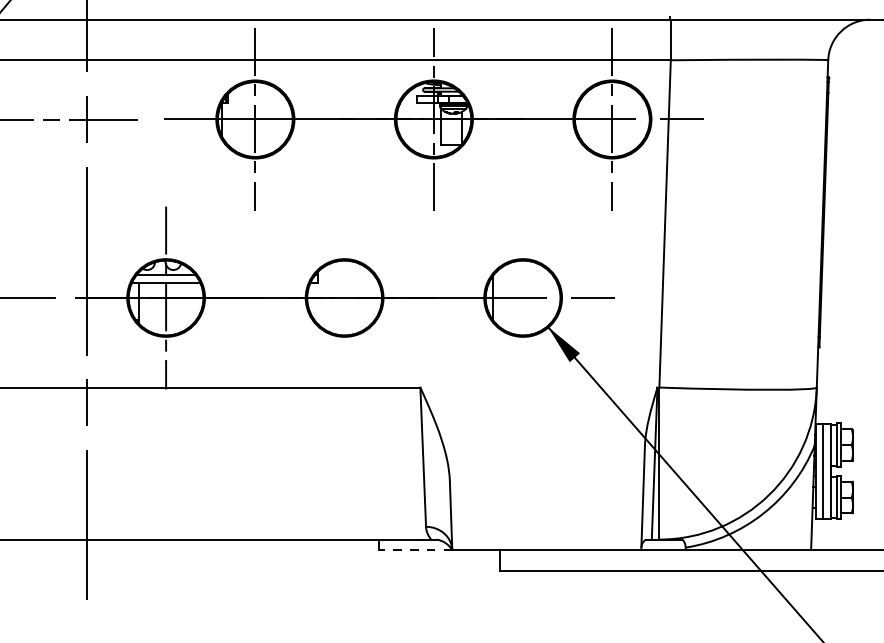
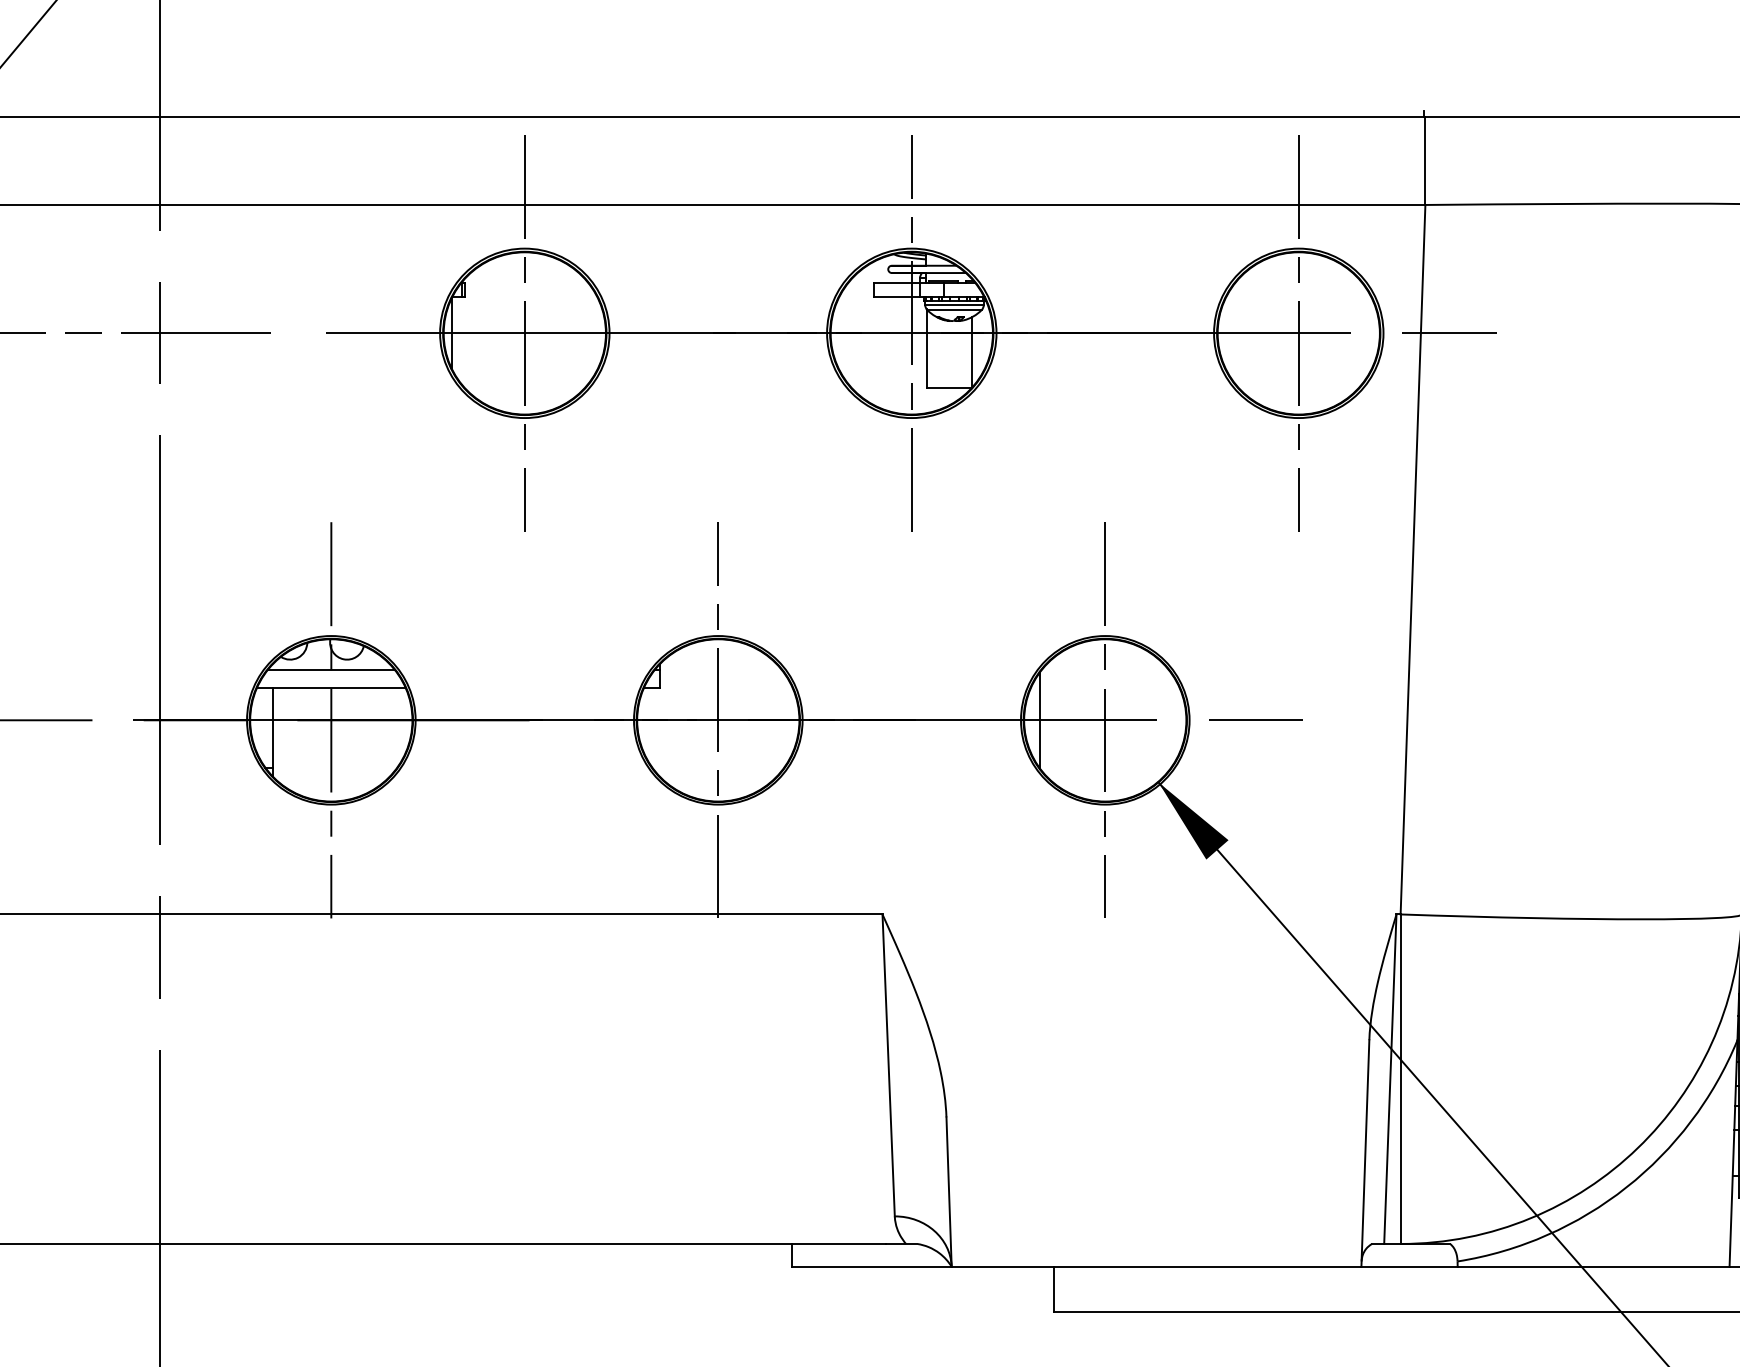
line: (344, 297) -> (718, 719), added
line: (523, 297) -> (1106, 719), added
line: (415, 550) -> (871, 1267), dashed -> solid

